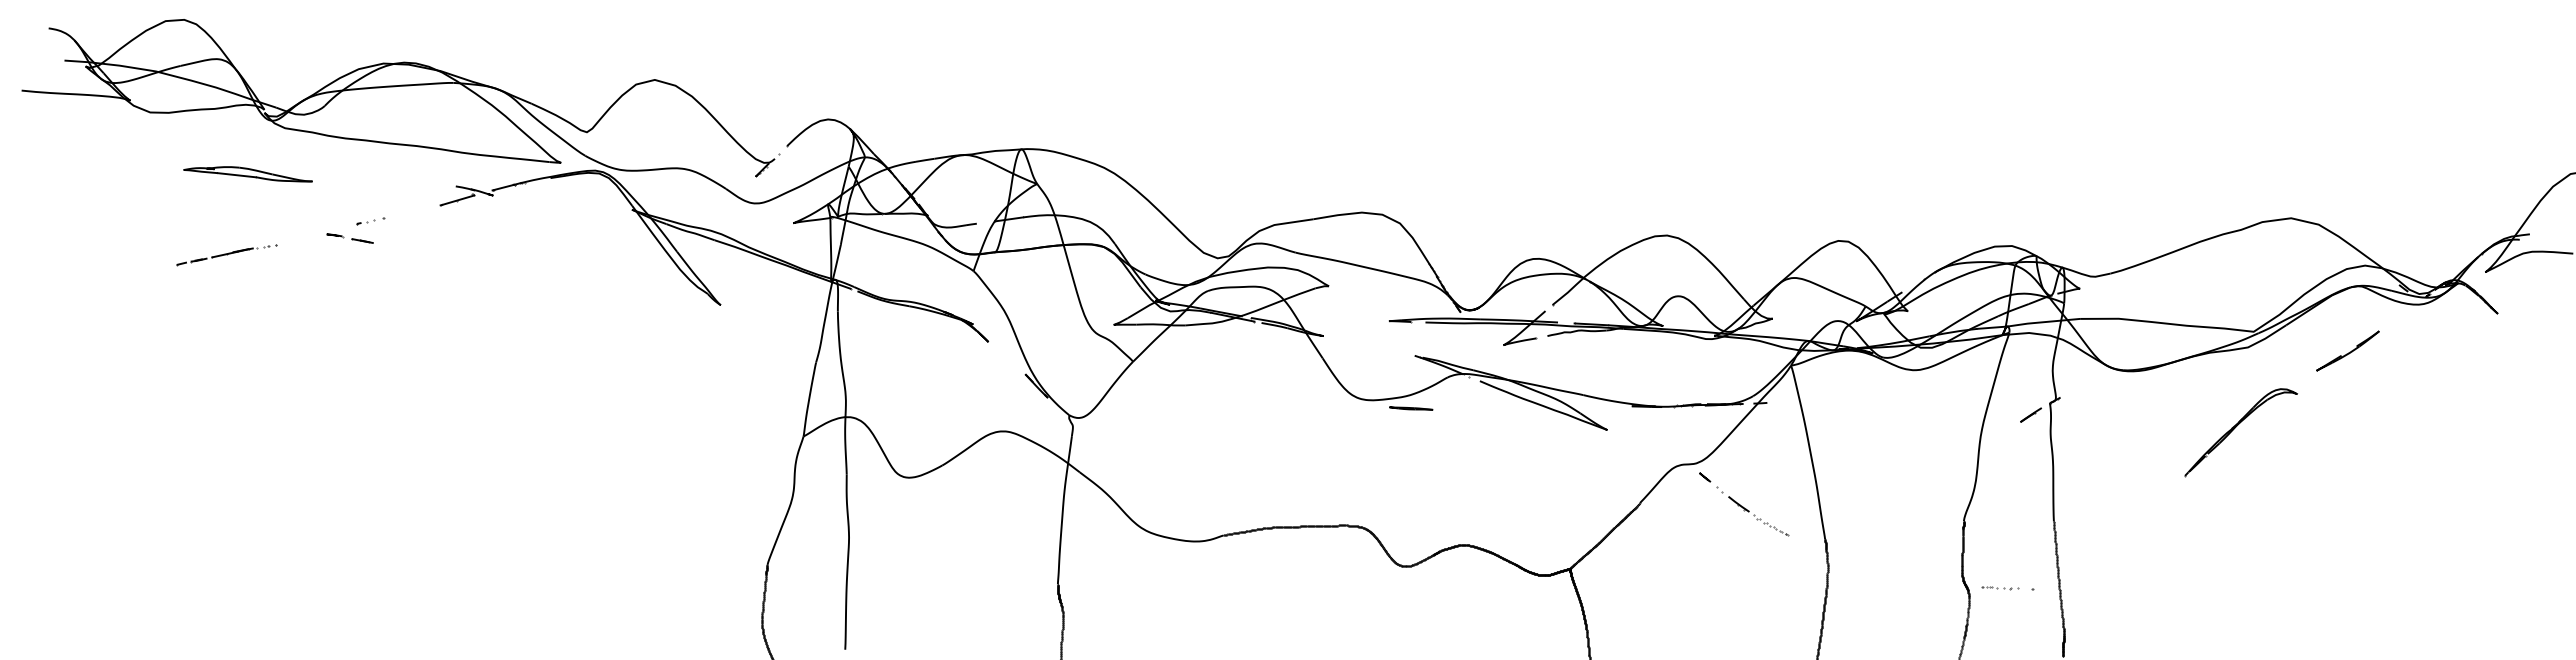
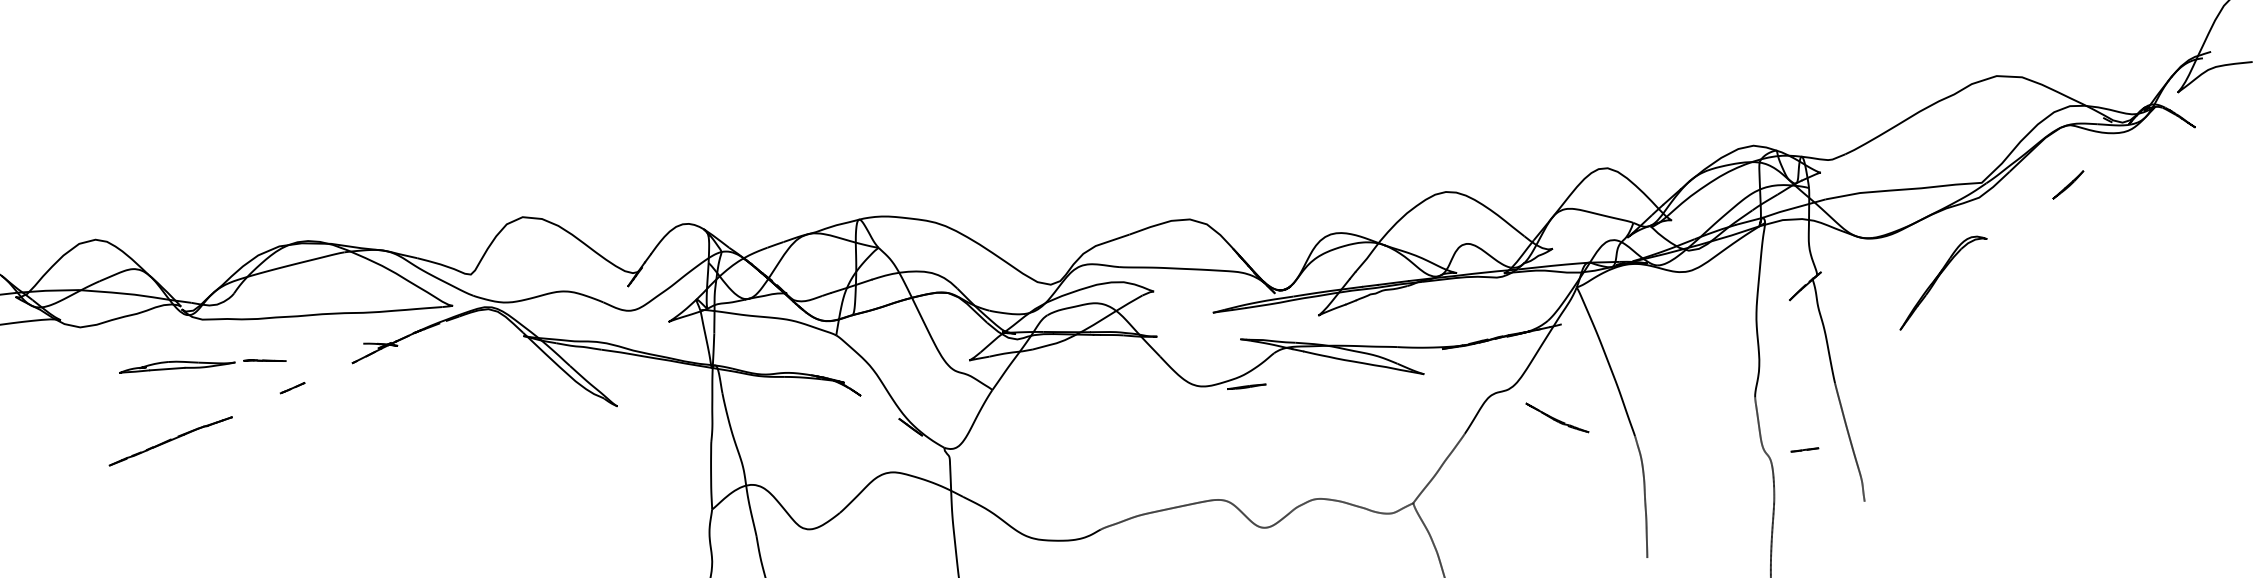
part: (349, 238) -> (264, 360), moved
part: (226, 255) -> (170, 442), size x1.43
part: (2347, 351) -> (2068, 185), size x0.62
part: (2236, 427) -> (1938, 278), moved
part: (1744, 504) -> (1557, 418), size x0.71
part: (2008, 588) -> (1805, 450), size x0.62

